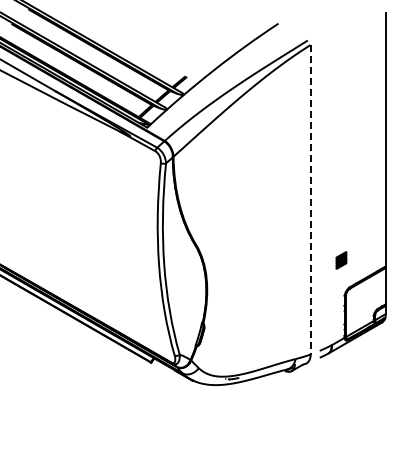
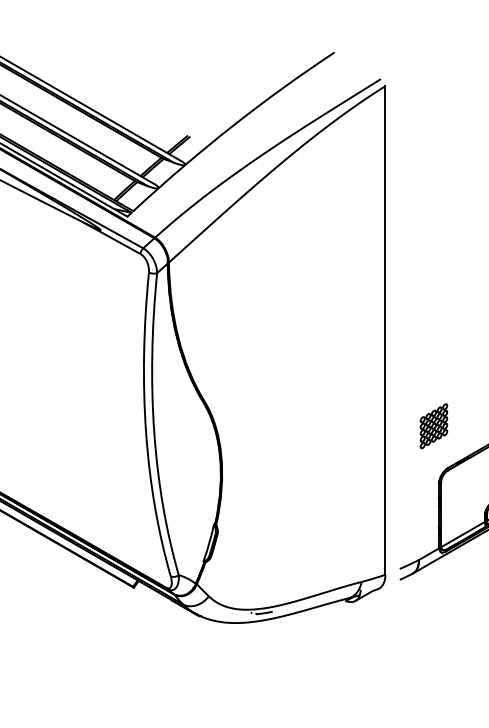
line: (310, 199) -> (385, 330), dashed -> solid
part: (341, 260) -> (434, 426), size x1.67

